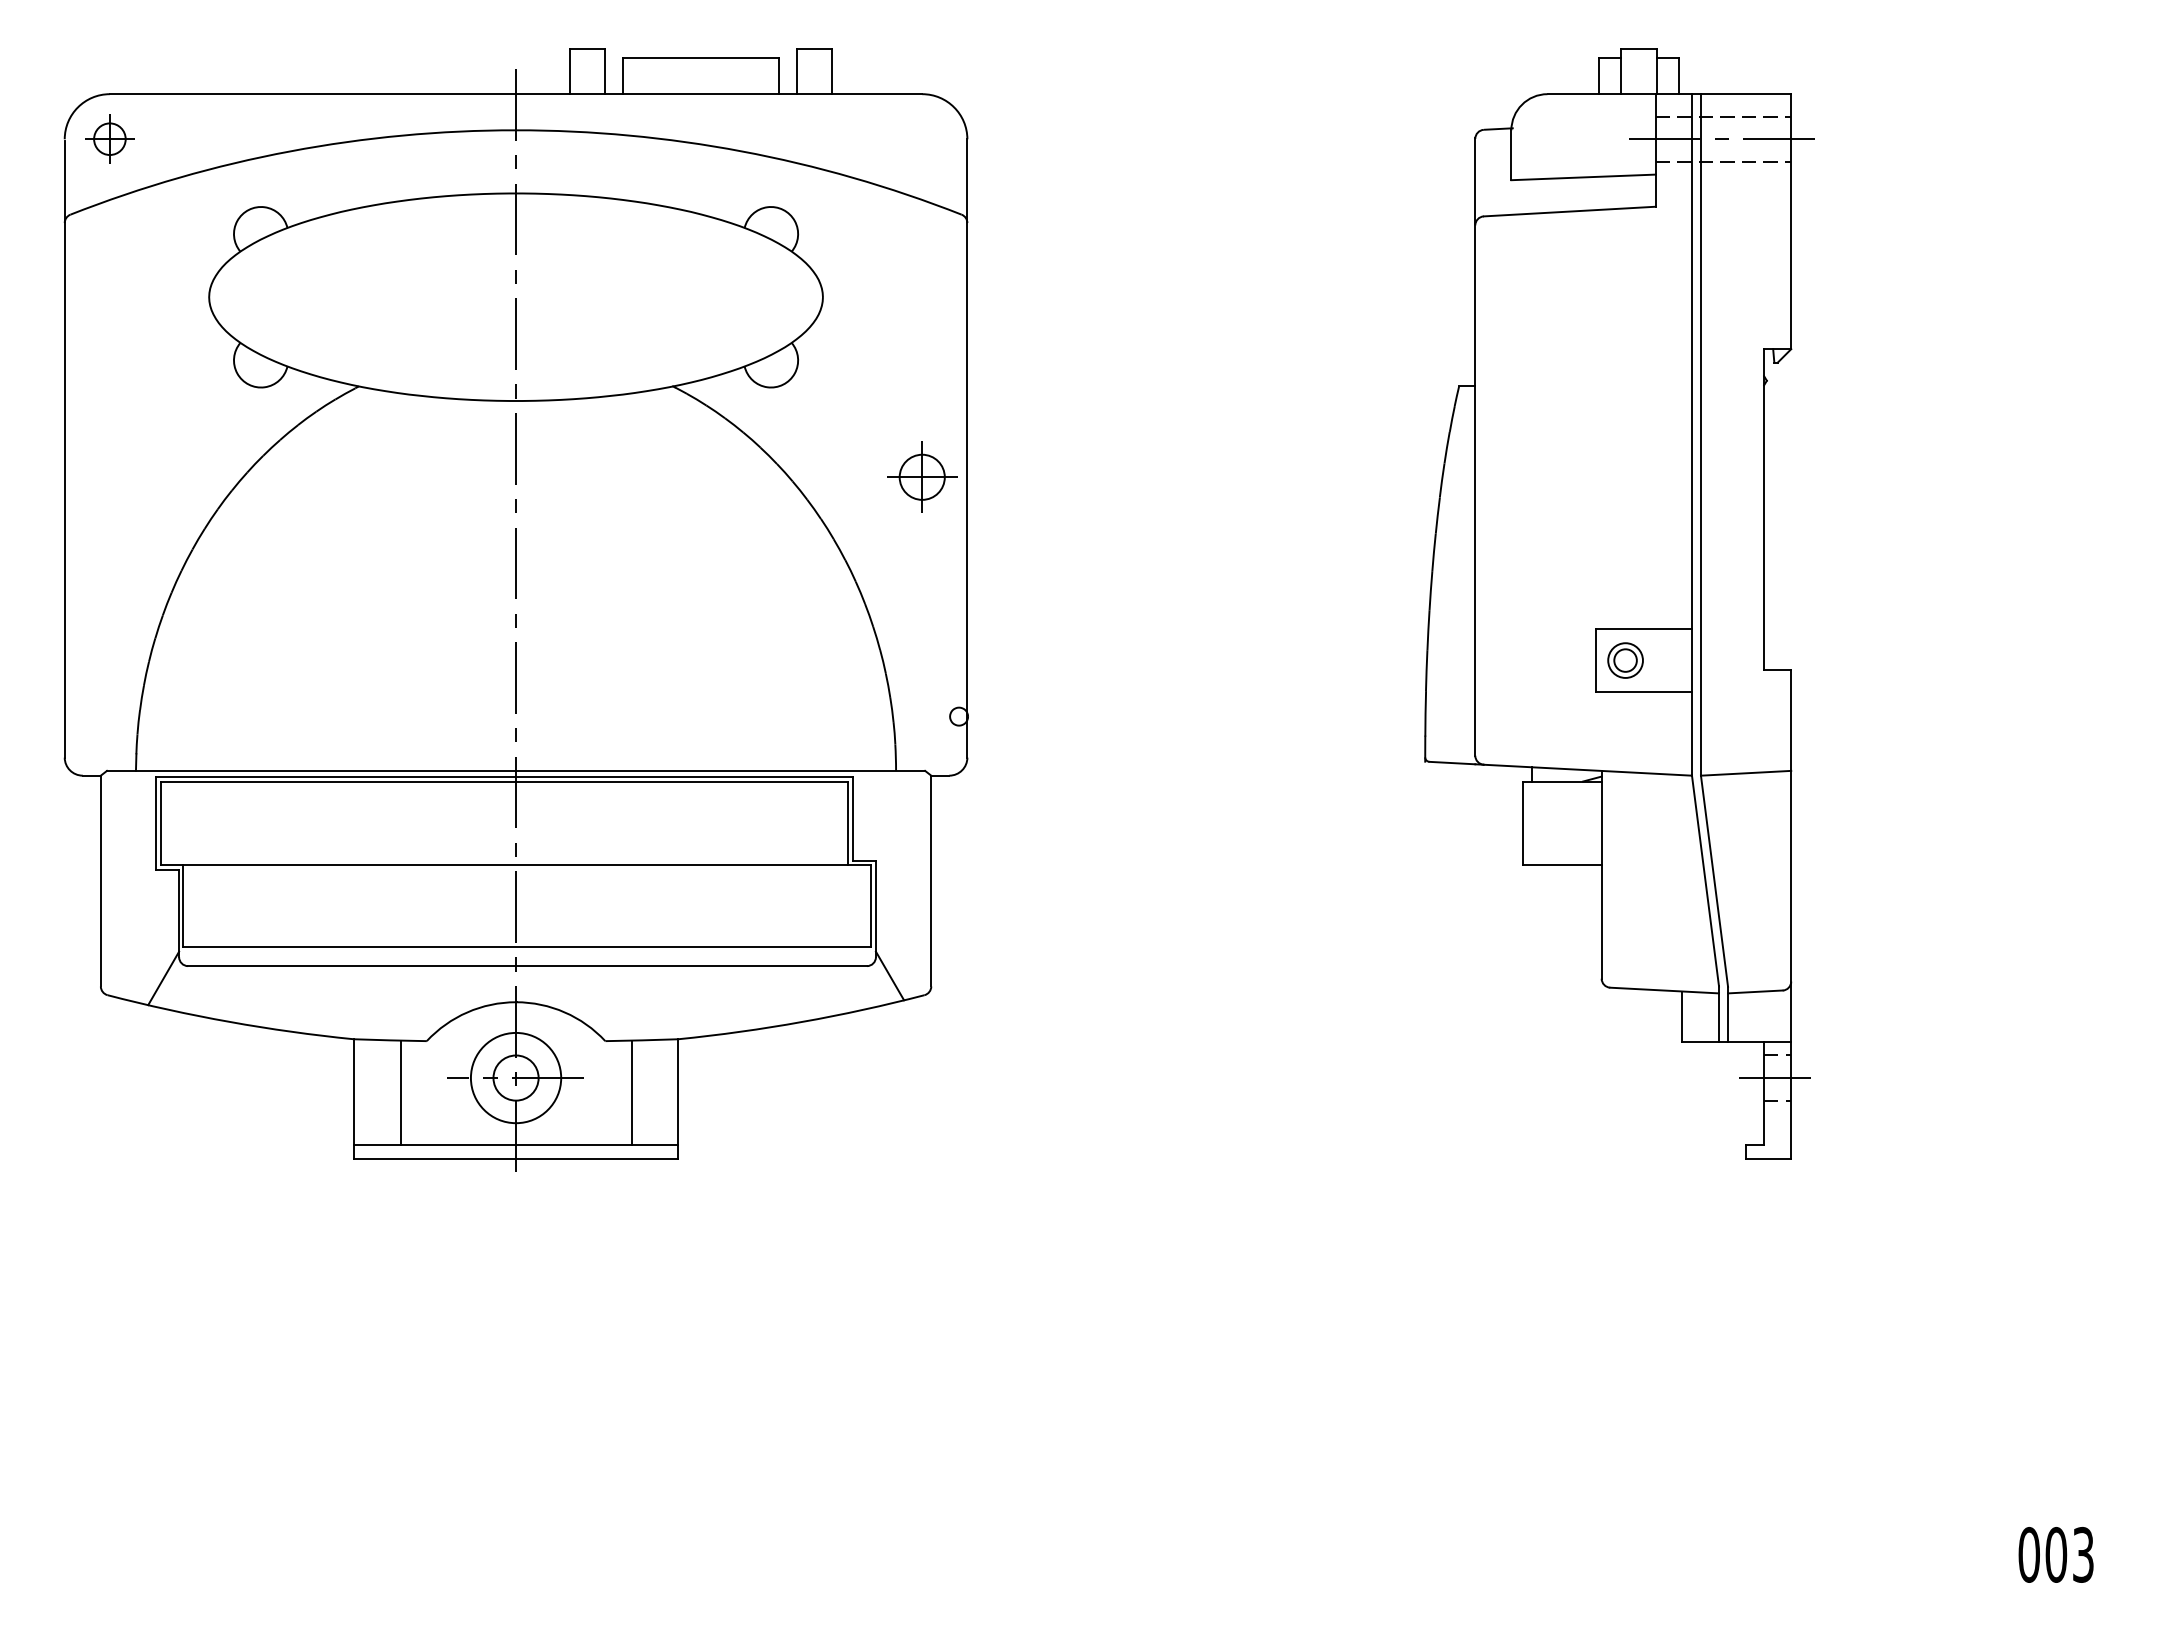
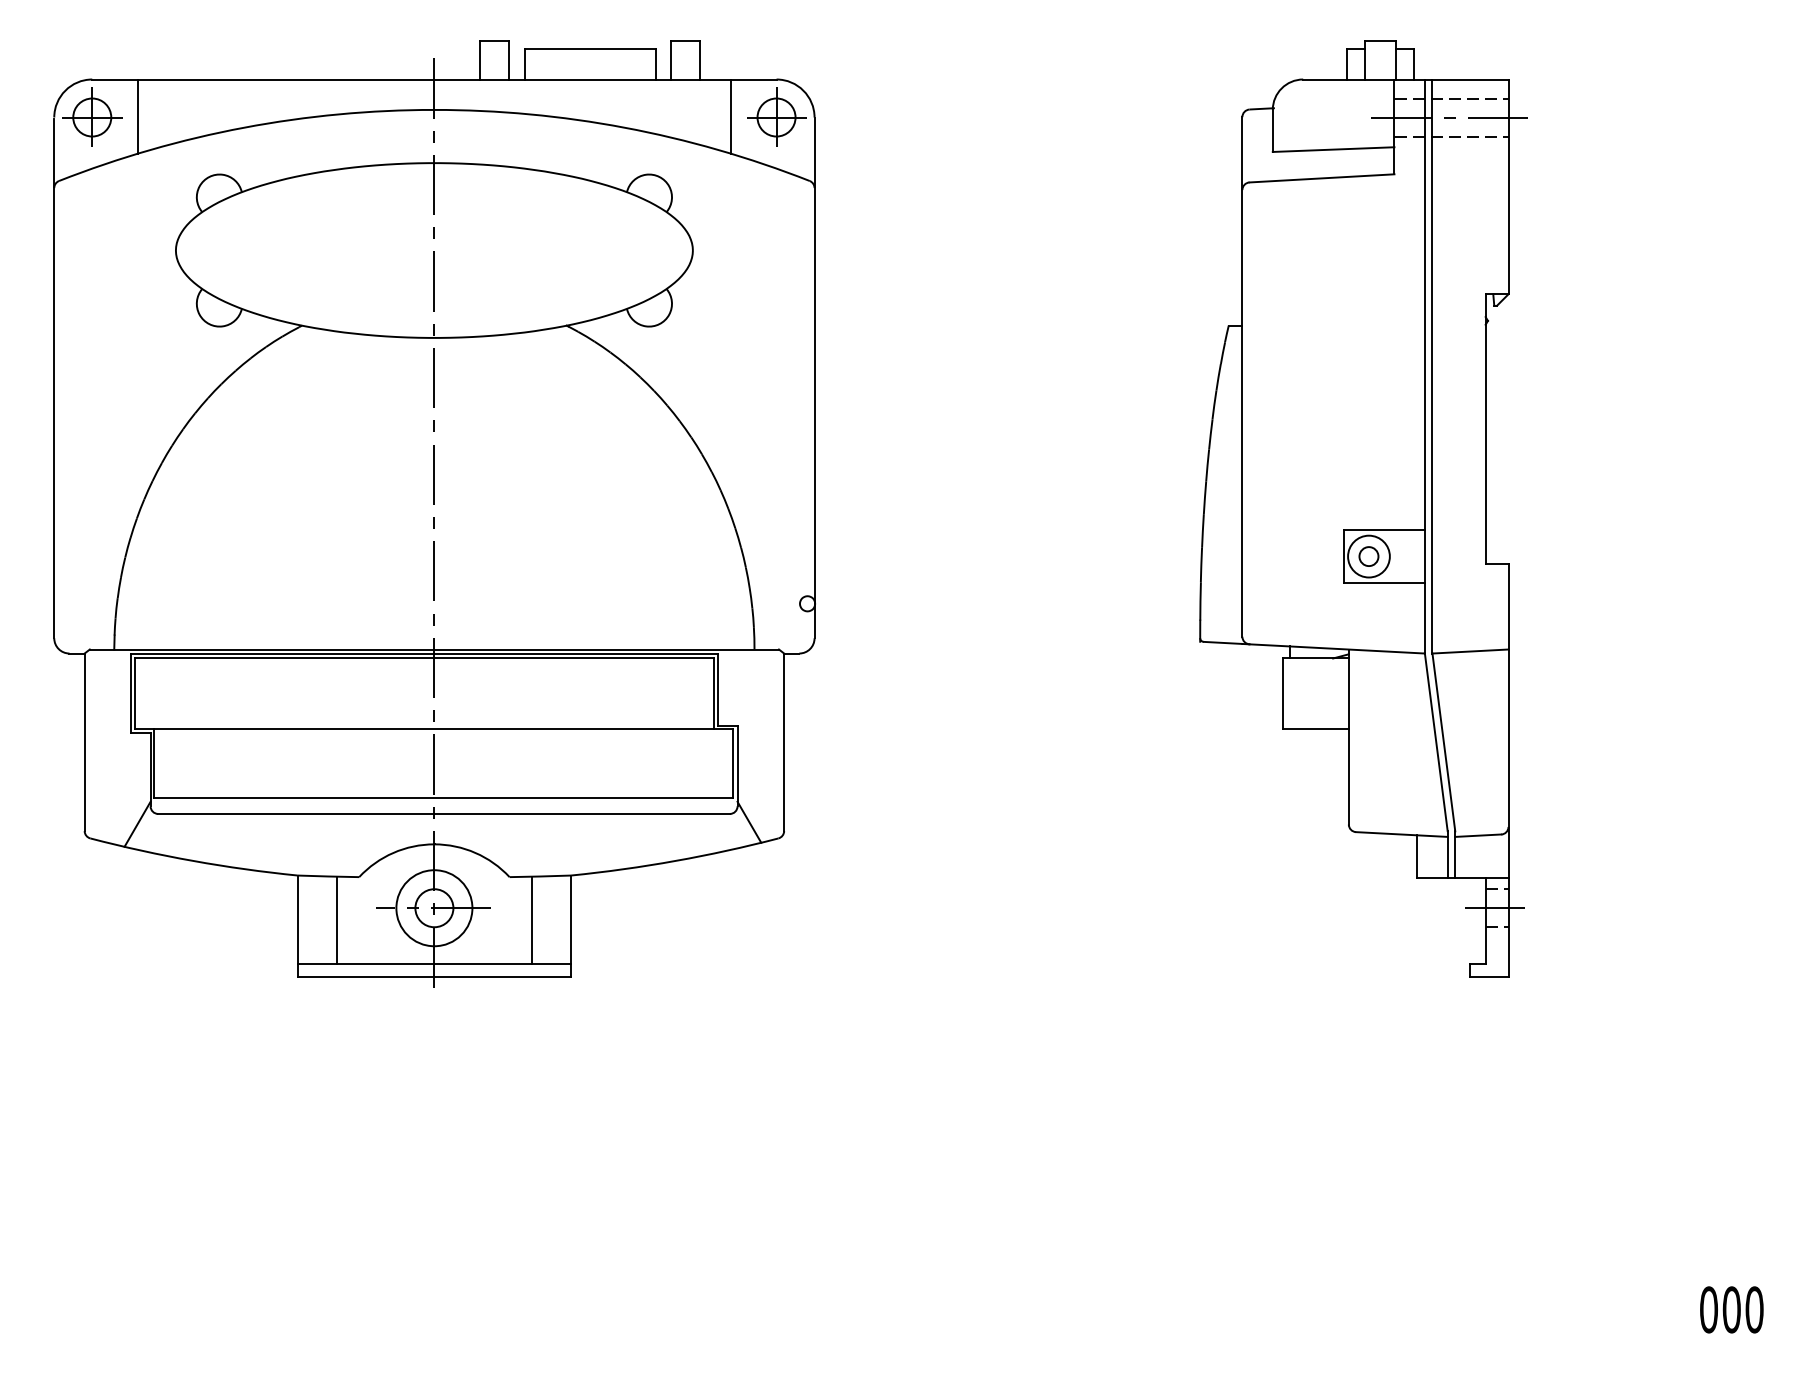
part: (109, 138) -> (91, 116), size x1.43
line: (164, 138) -> (138, 116), added
line: (868, 138) -> (731, 116), added
part: (922, 476) -> (776, 116), moved
circle: (1625, 660) -> (1368, 556), size x1.43
text: (2083, 1554) -> (1754, 1309), 003 -> 000

